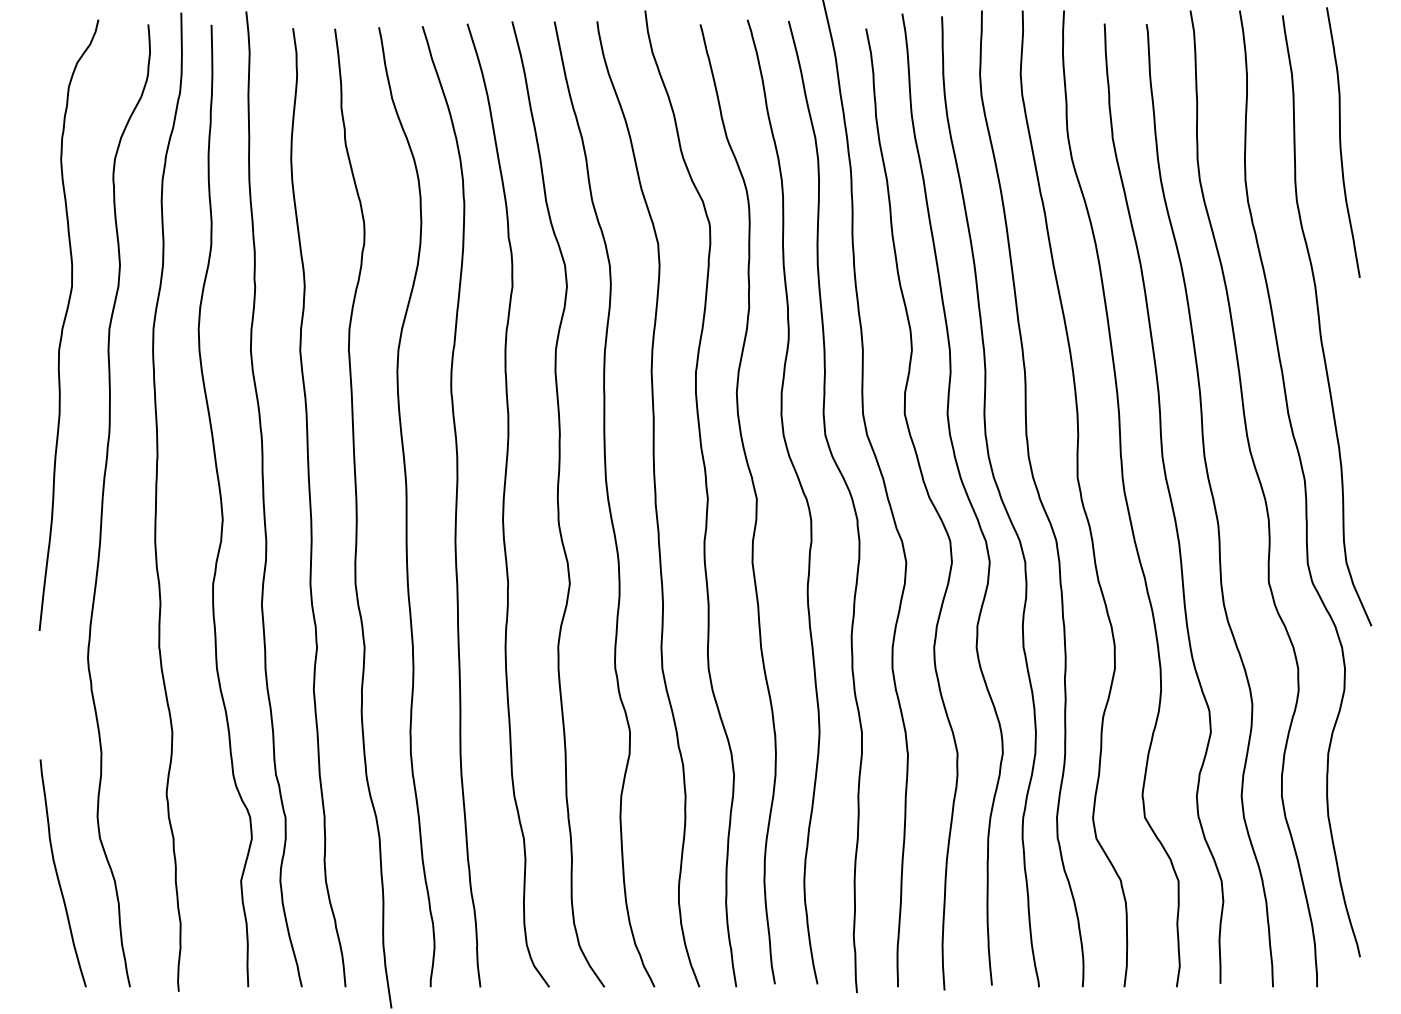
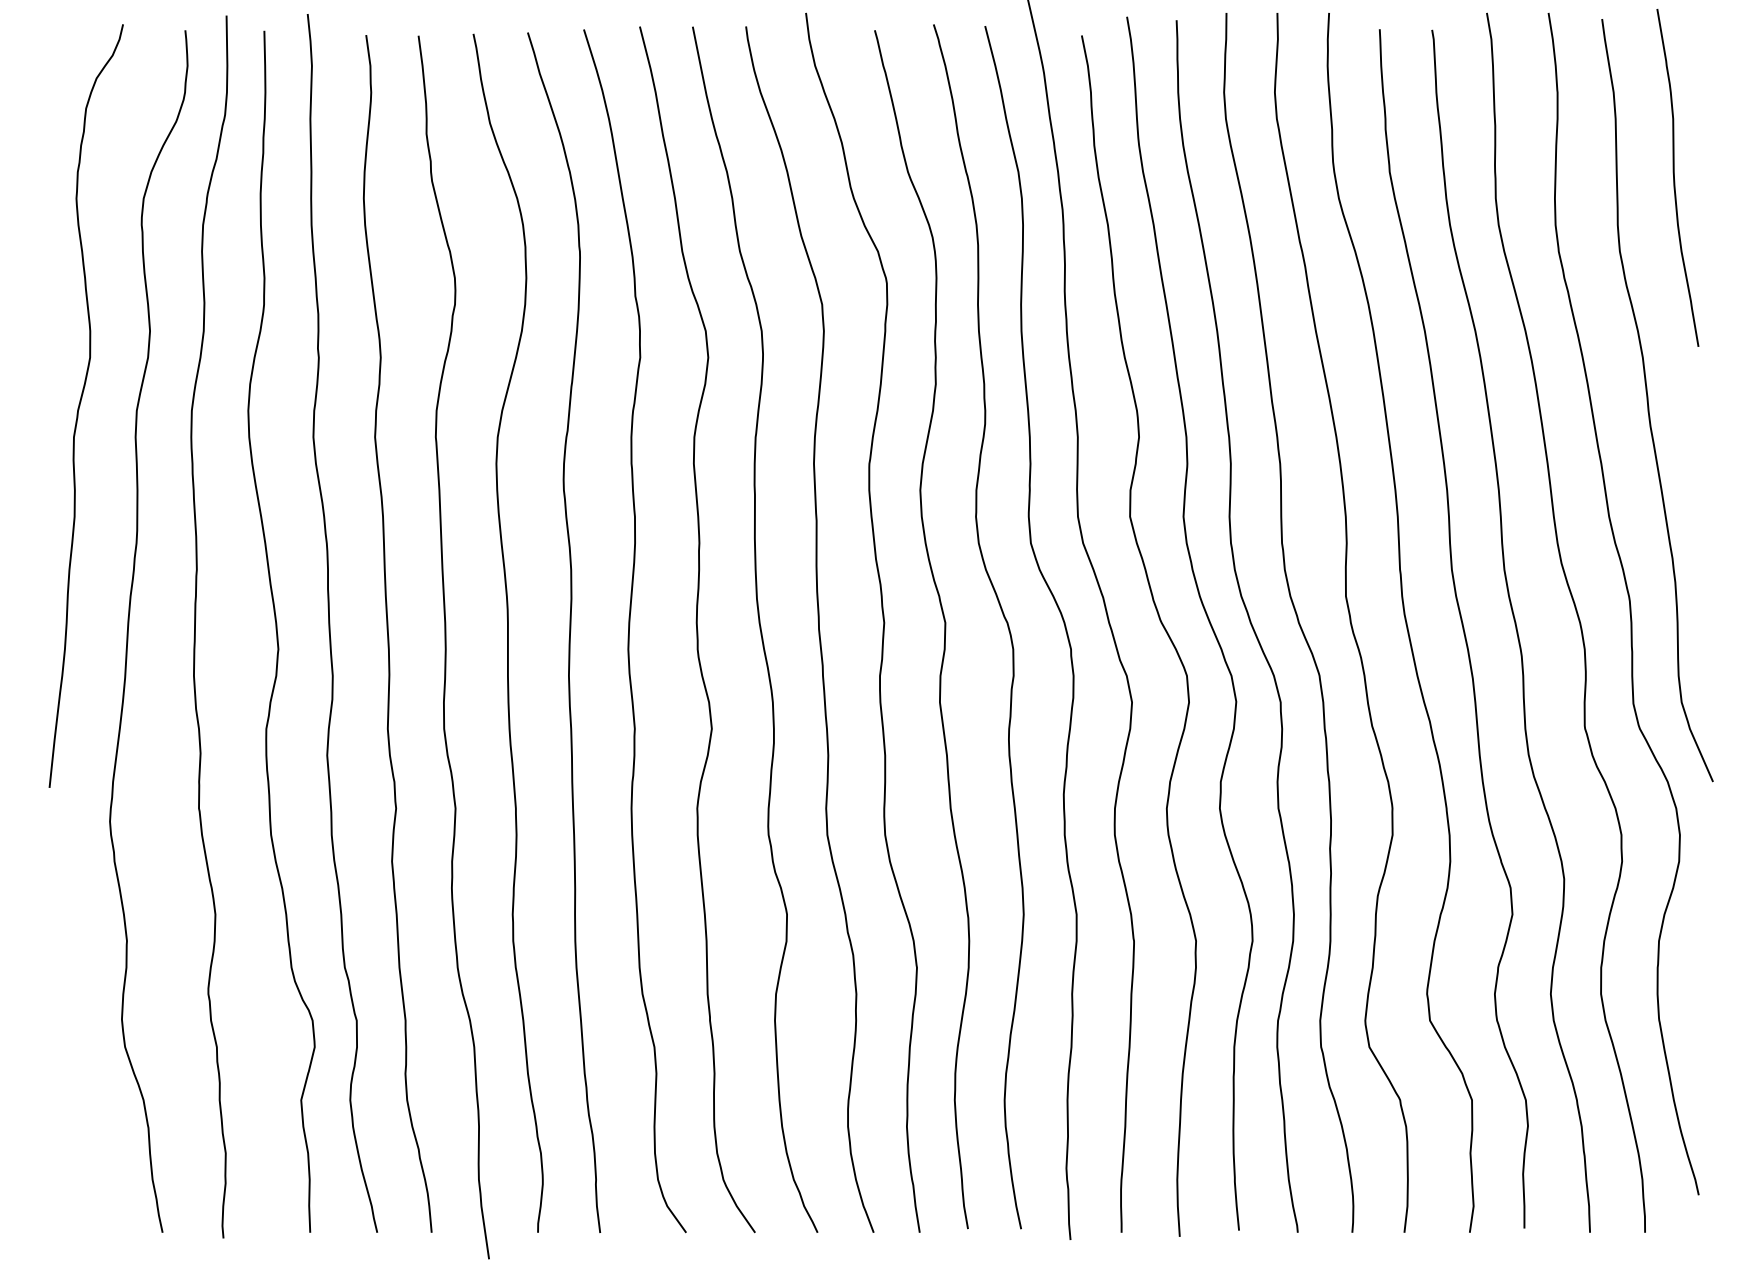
curve: (58, 875) -> (73, 1093), removed

